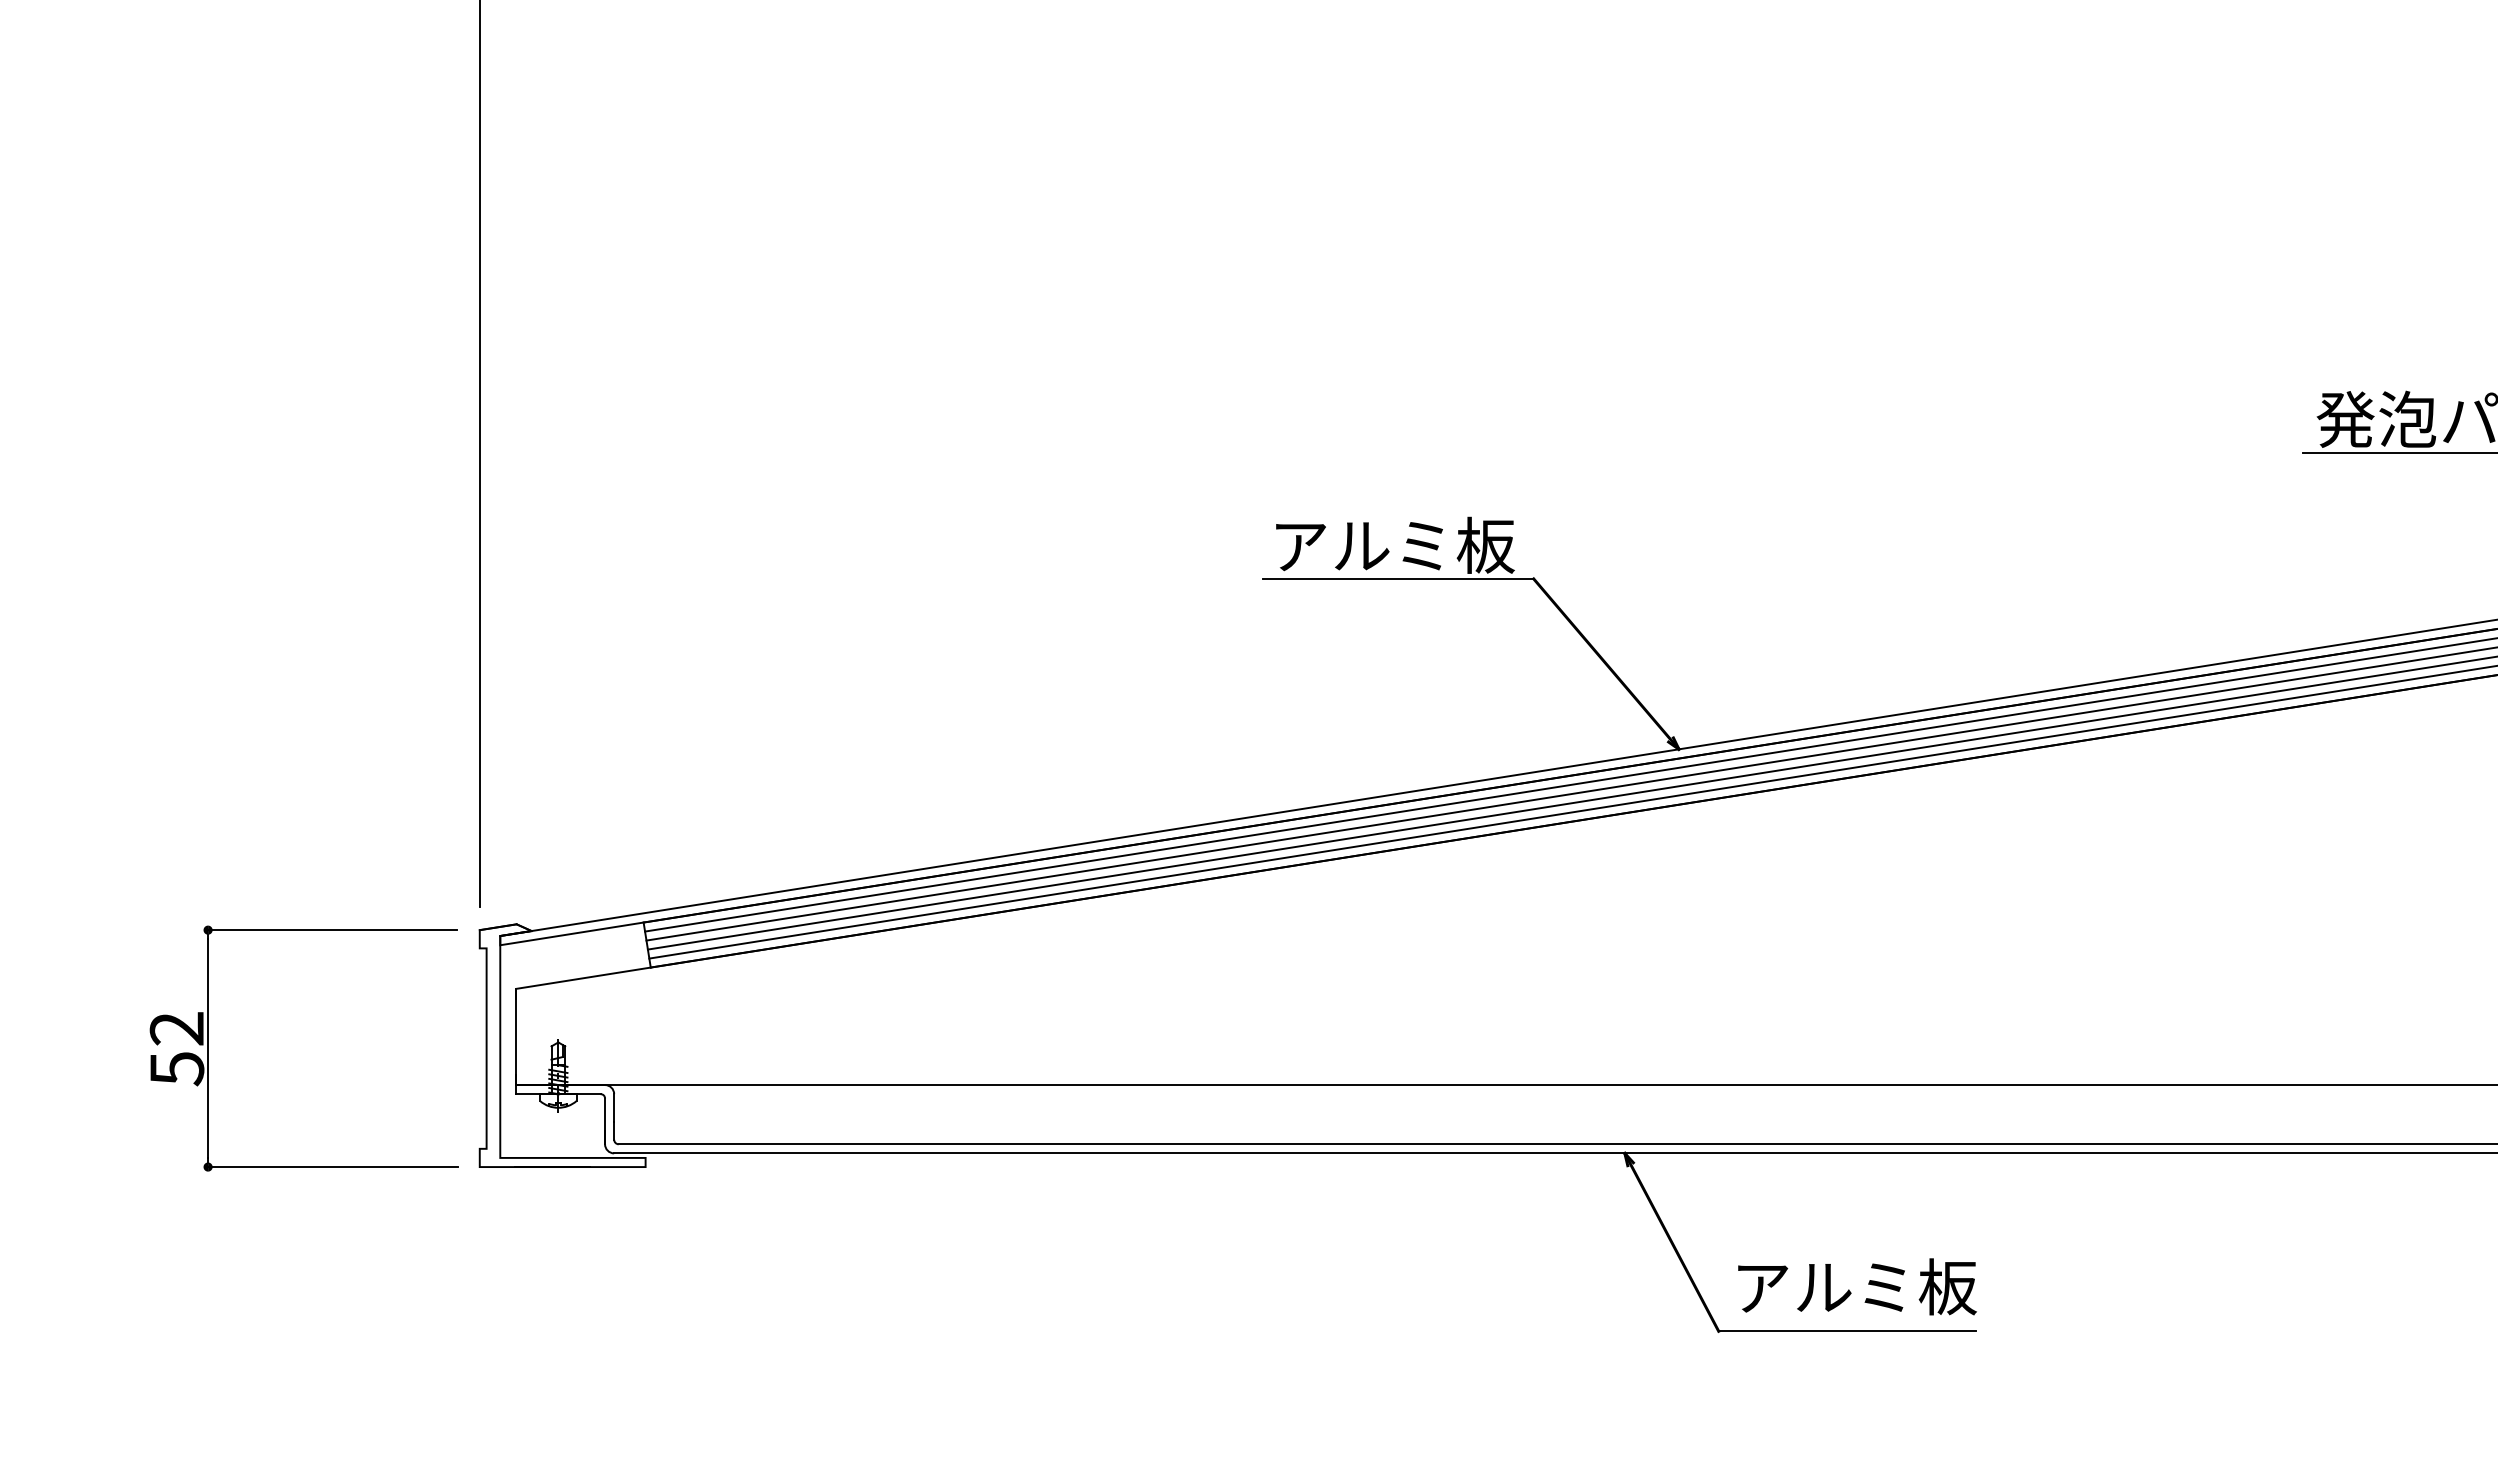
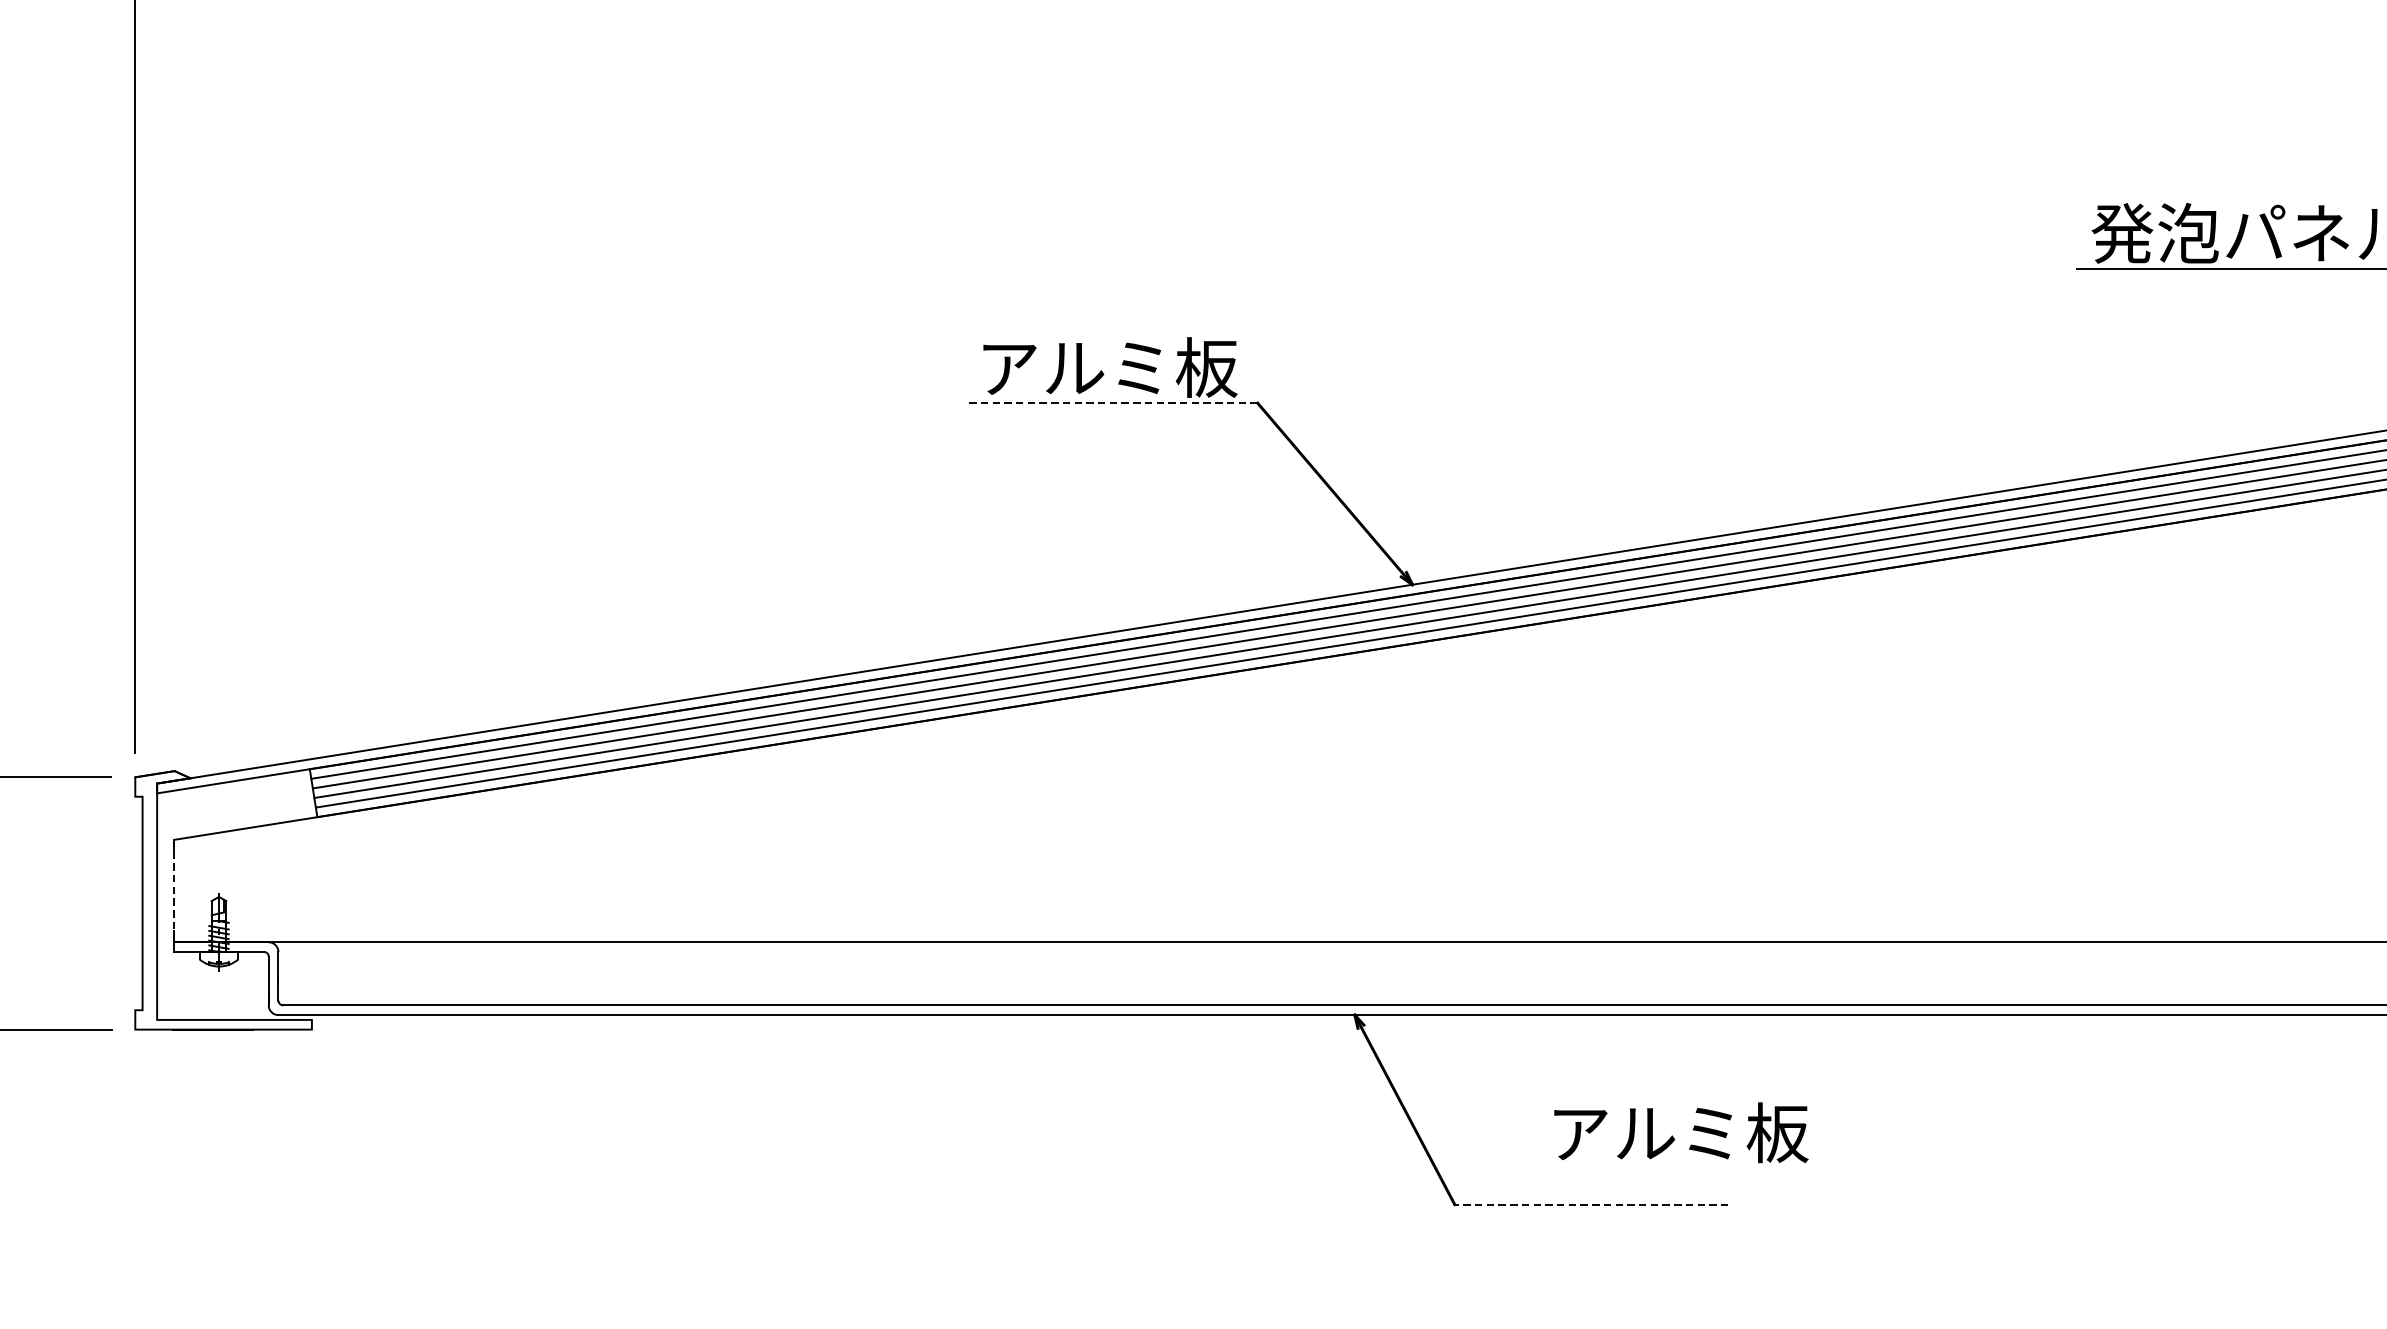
line: (1397, 578) -> (1112, 402), solid -> dashed
line: (516, 1037) -> (174, 891), solid -> dashed
text: (1857, 1286) -> (1681, 1132), moved
line: (1846, 1331) -> (1590, 1204), solid -> dashed

